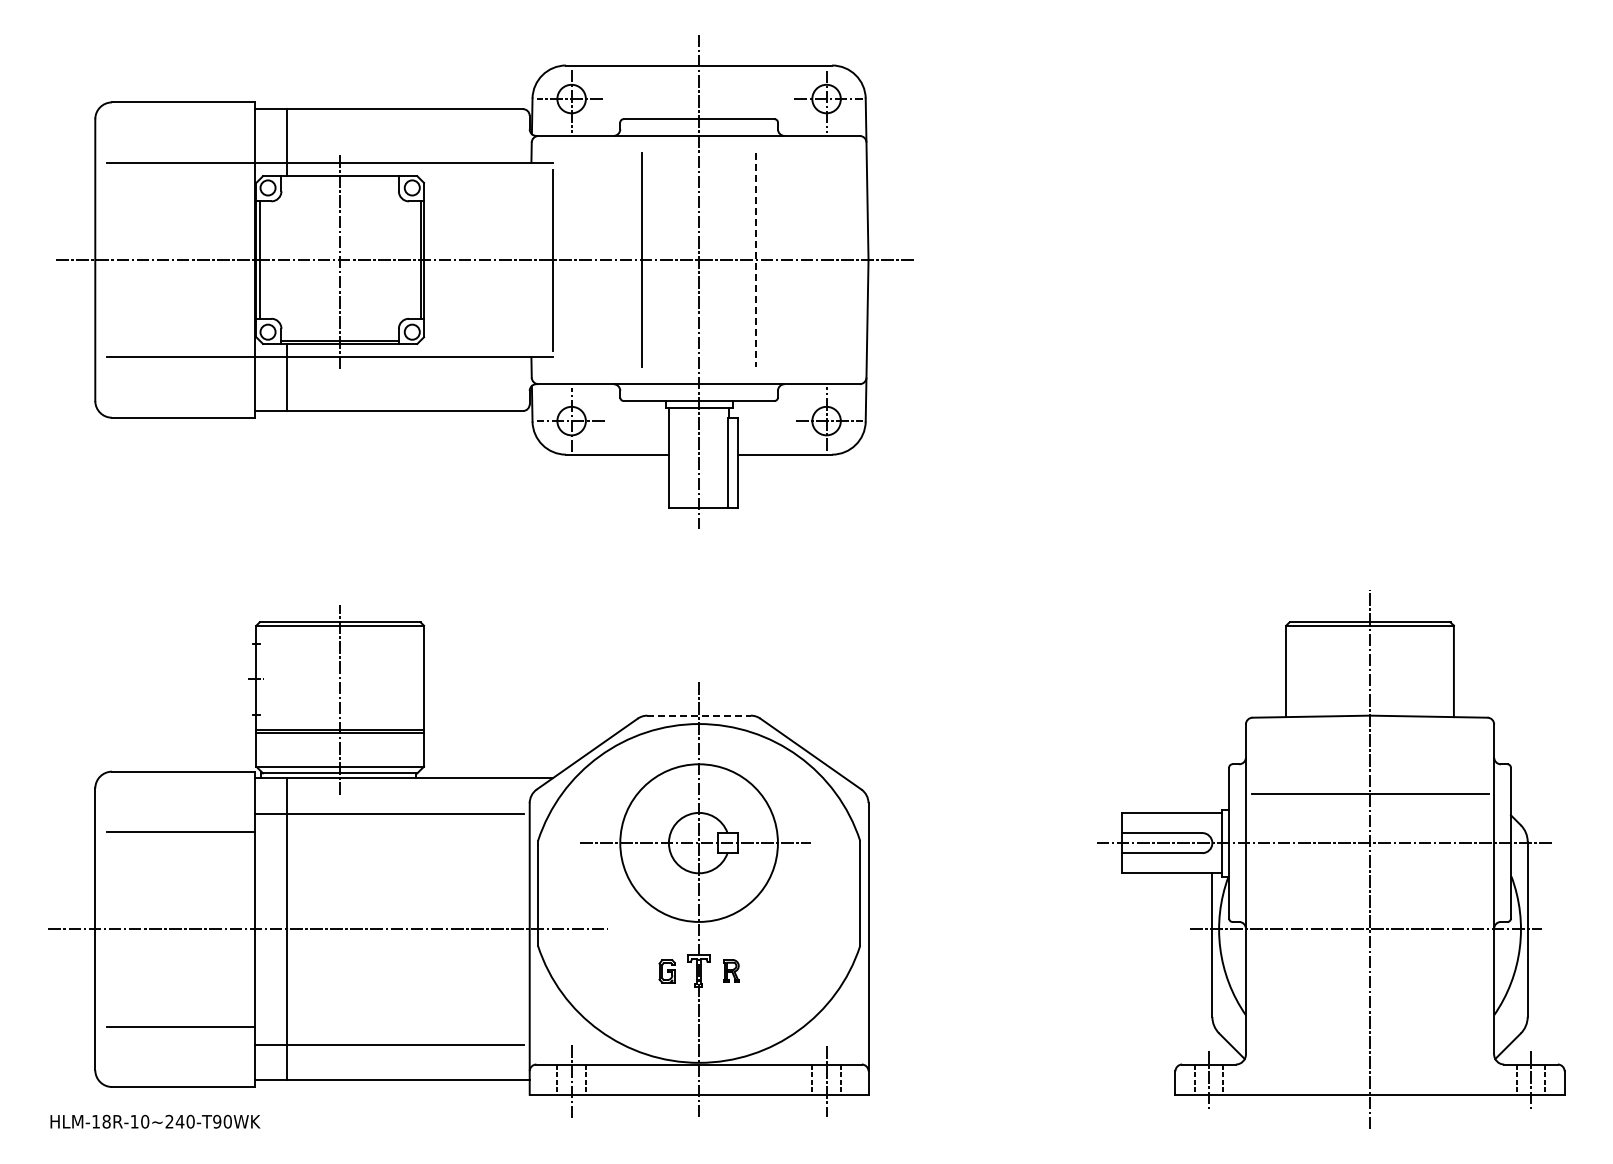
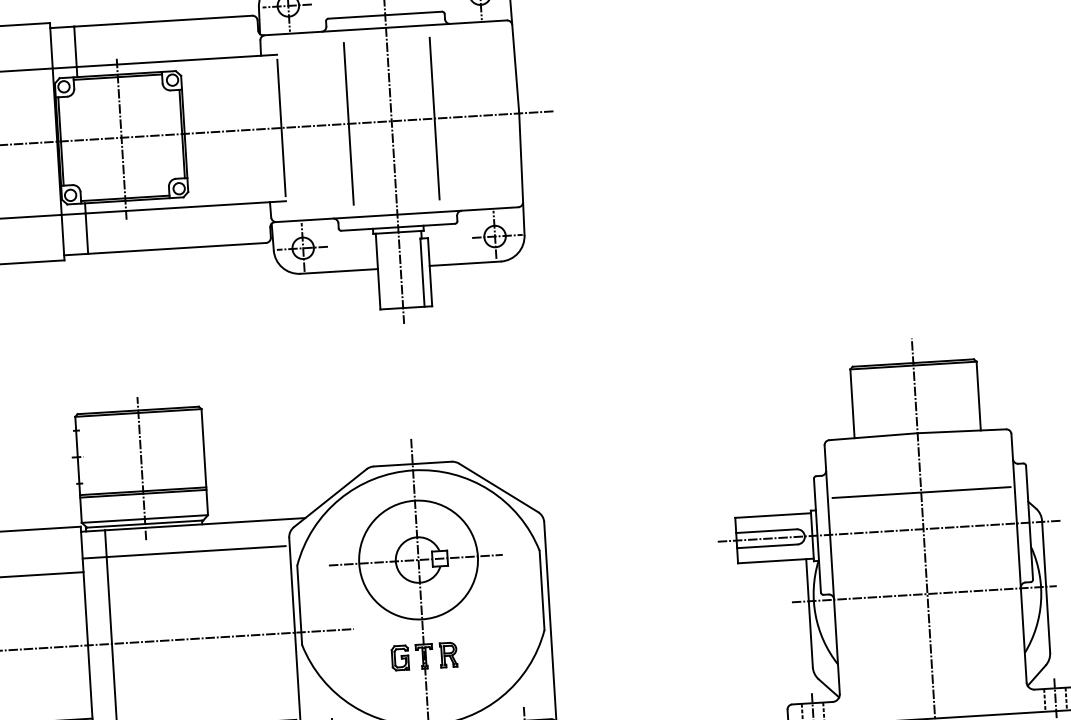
line: (339, 179) -> (117, 77), added
line: (756, 260) -> (434, 118), dashed -> solid
line: (699, 715) -> (412, 463), dashed -> solid
part: (731, 970) -> (448, 654), size x1.43
part: (666, 971) -> (399, 658), size x1.43

